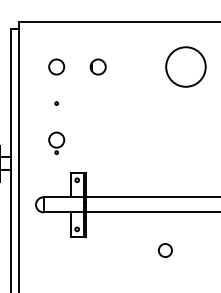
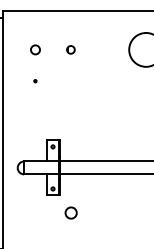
circle: (56, 66) -> (35, 49), size x0.7
circle: (97, 66) -> (70, 49), size x0.6
part: (56, 142) -> (35, 114), removed
circle: (165, 250) -> (71, 213), moved

